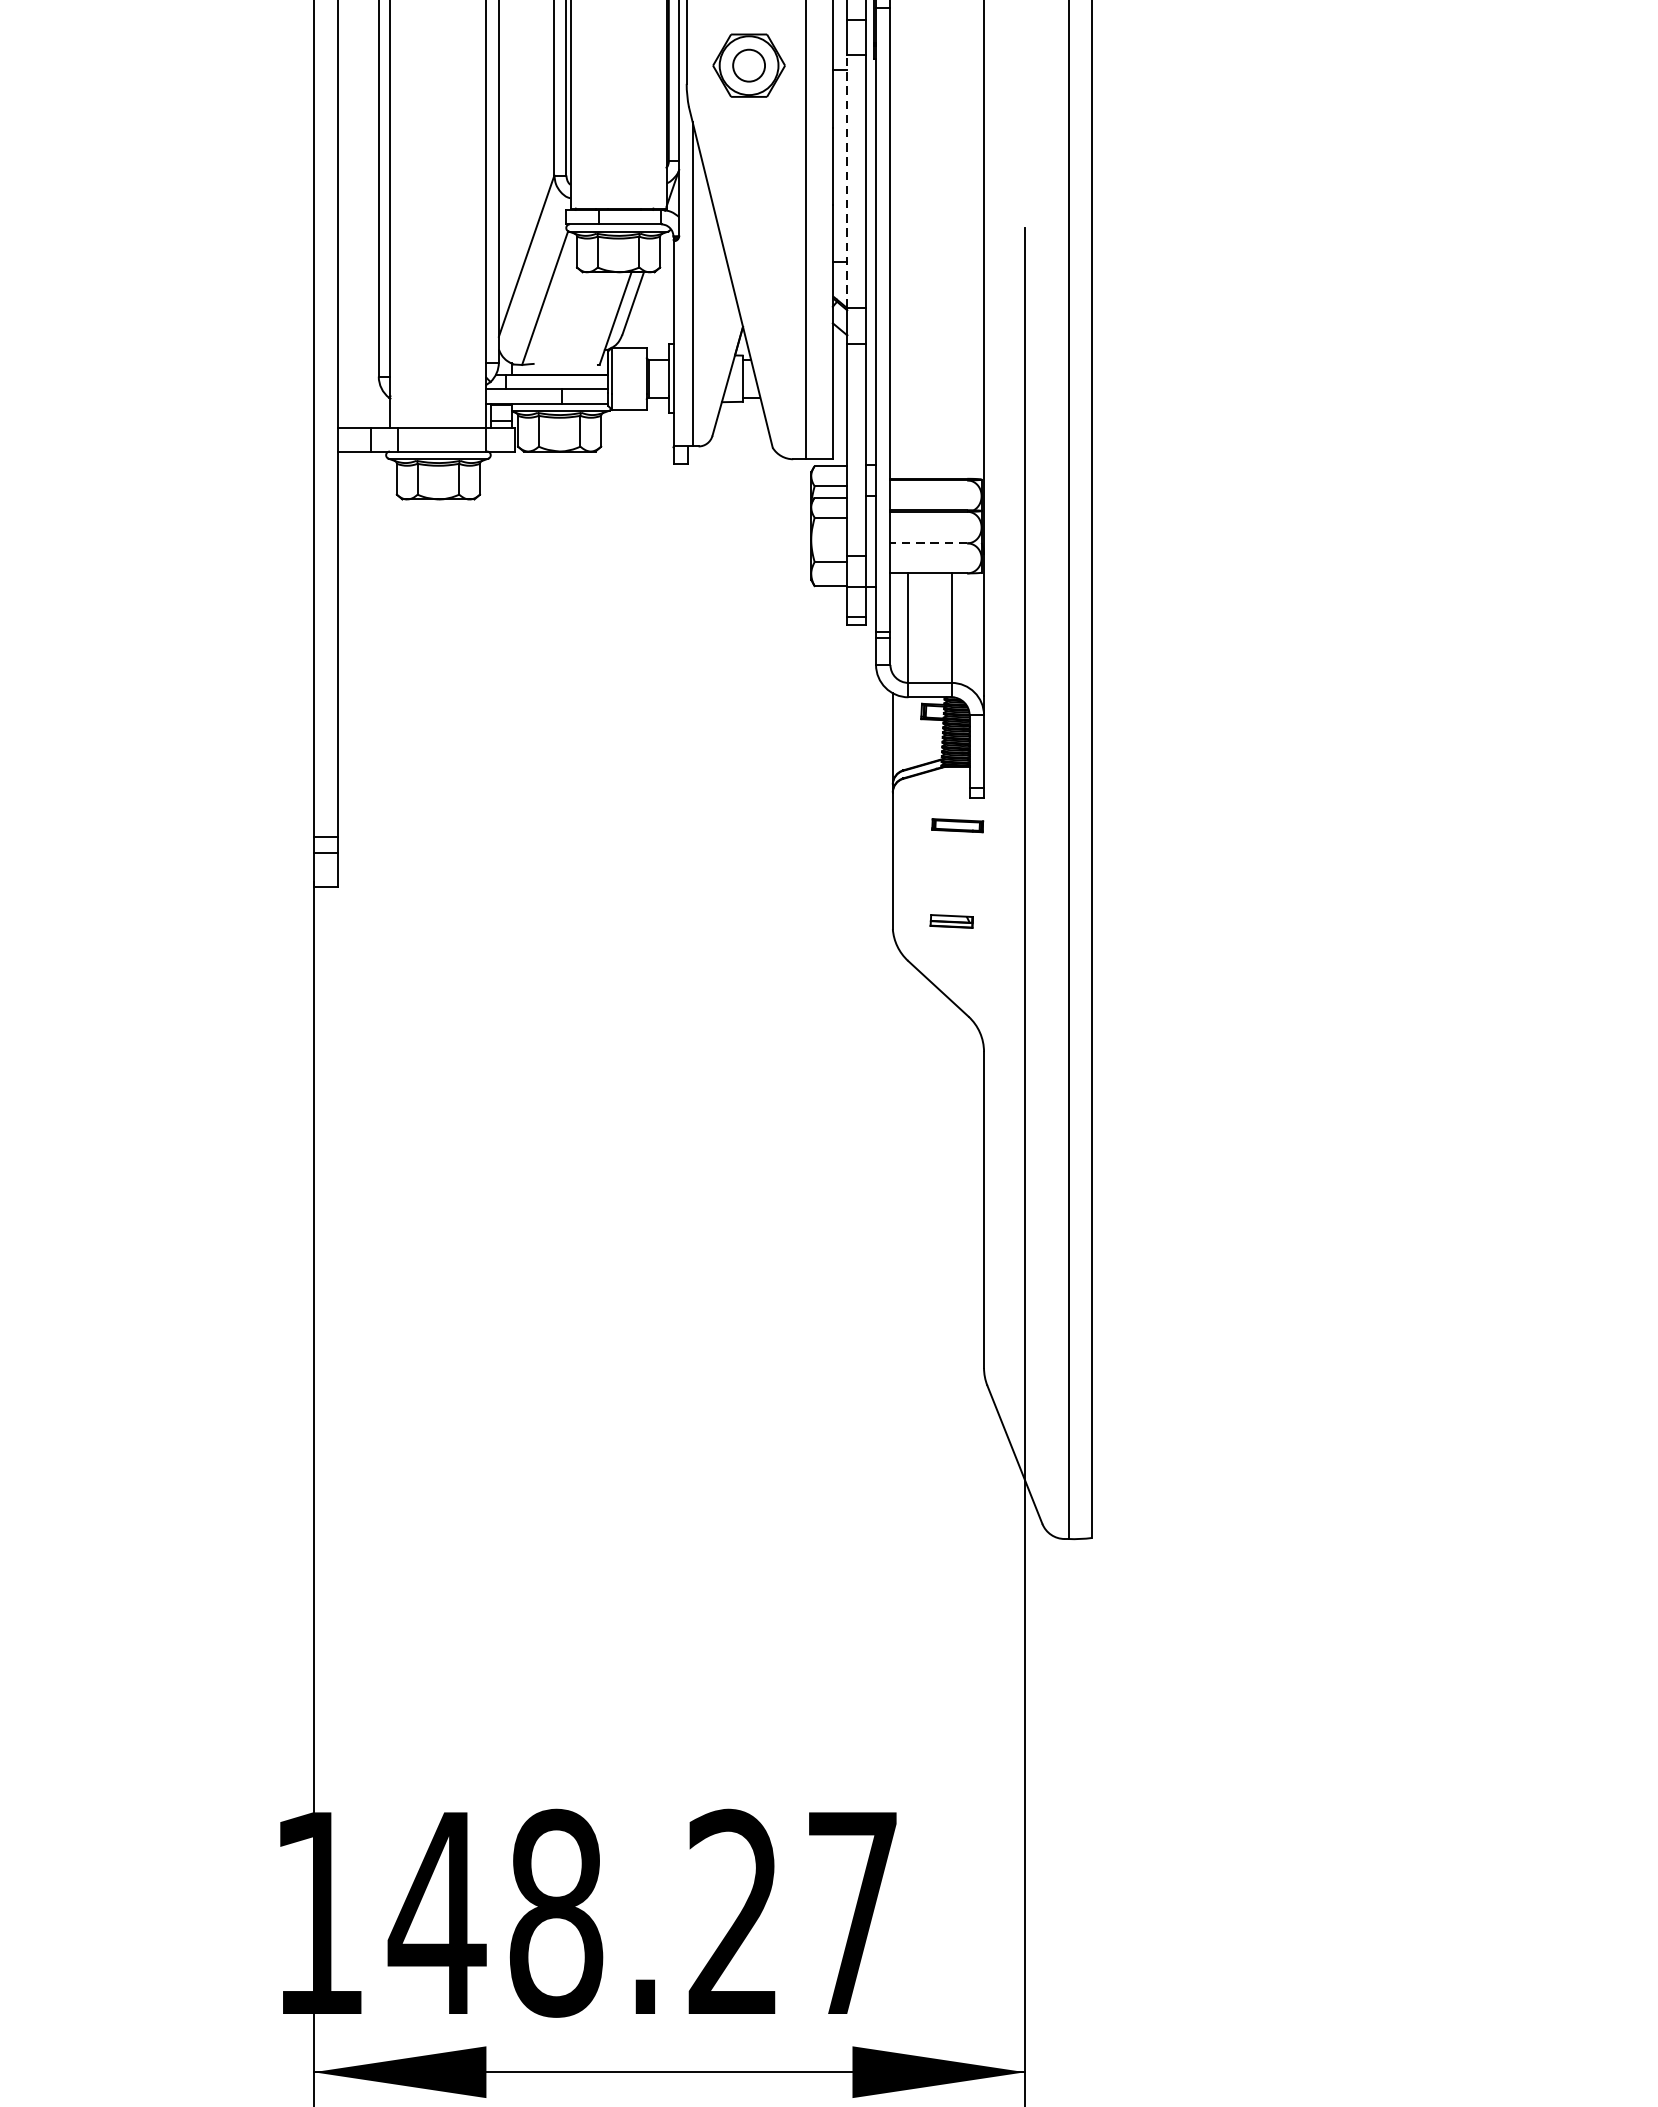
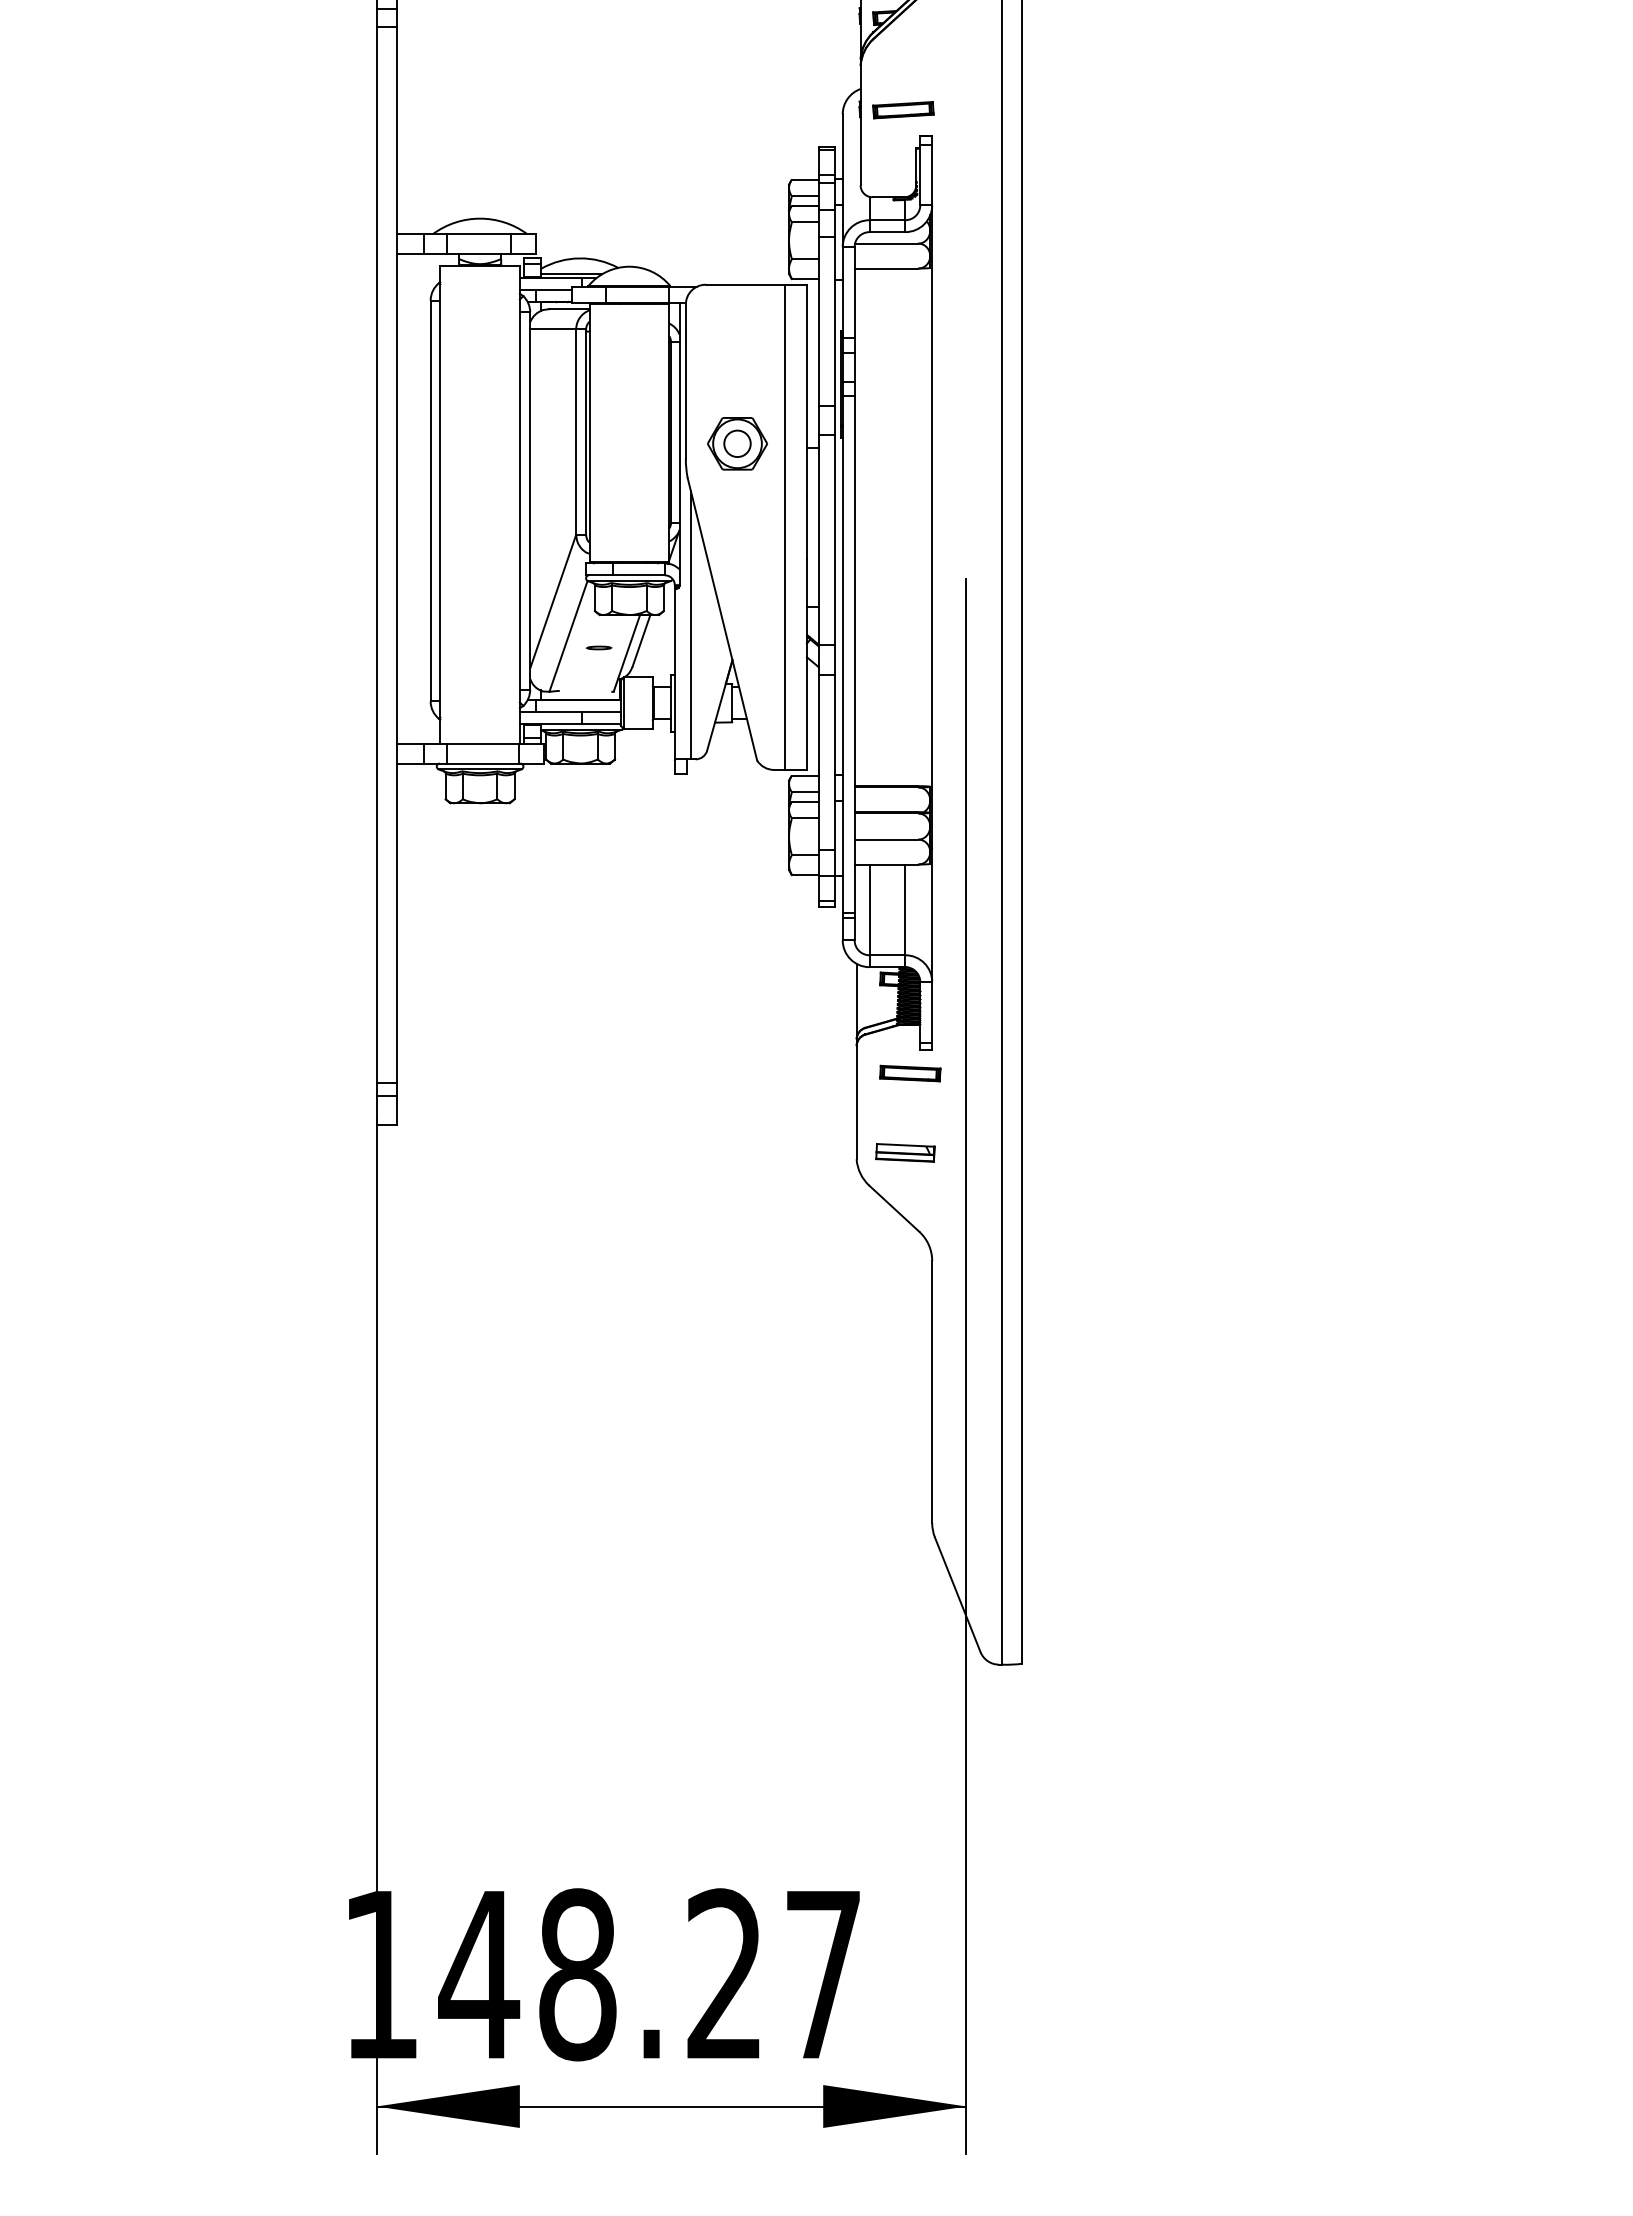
line: (846, 181) -> (818, 539), dashed -> solid
part: (581, 311) -> (598, 647), added
line: (928, 543) -> (886, 839), dashed -> solid
part: (957, 825) -> (910, 1073), size x1.43
part: (951, 920) -> (905, 1152), size x1.67

